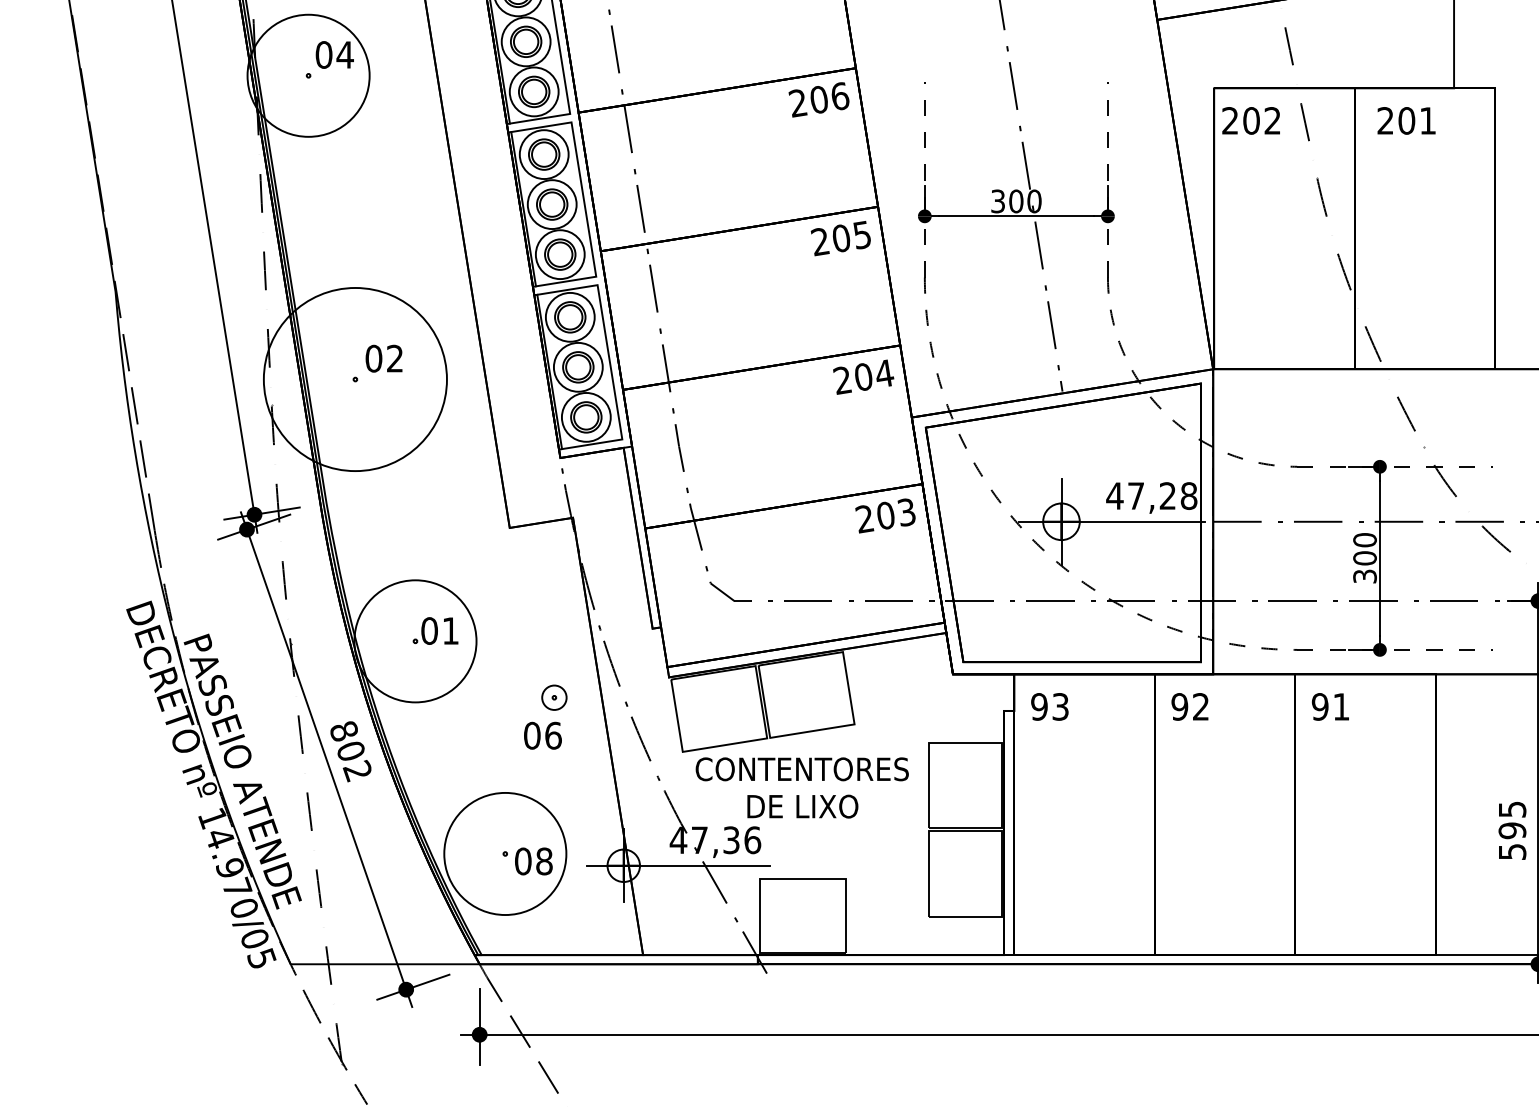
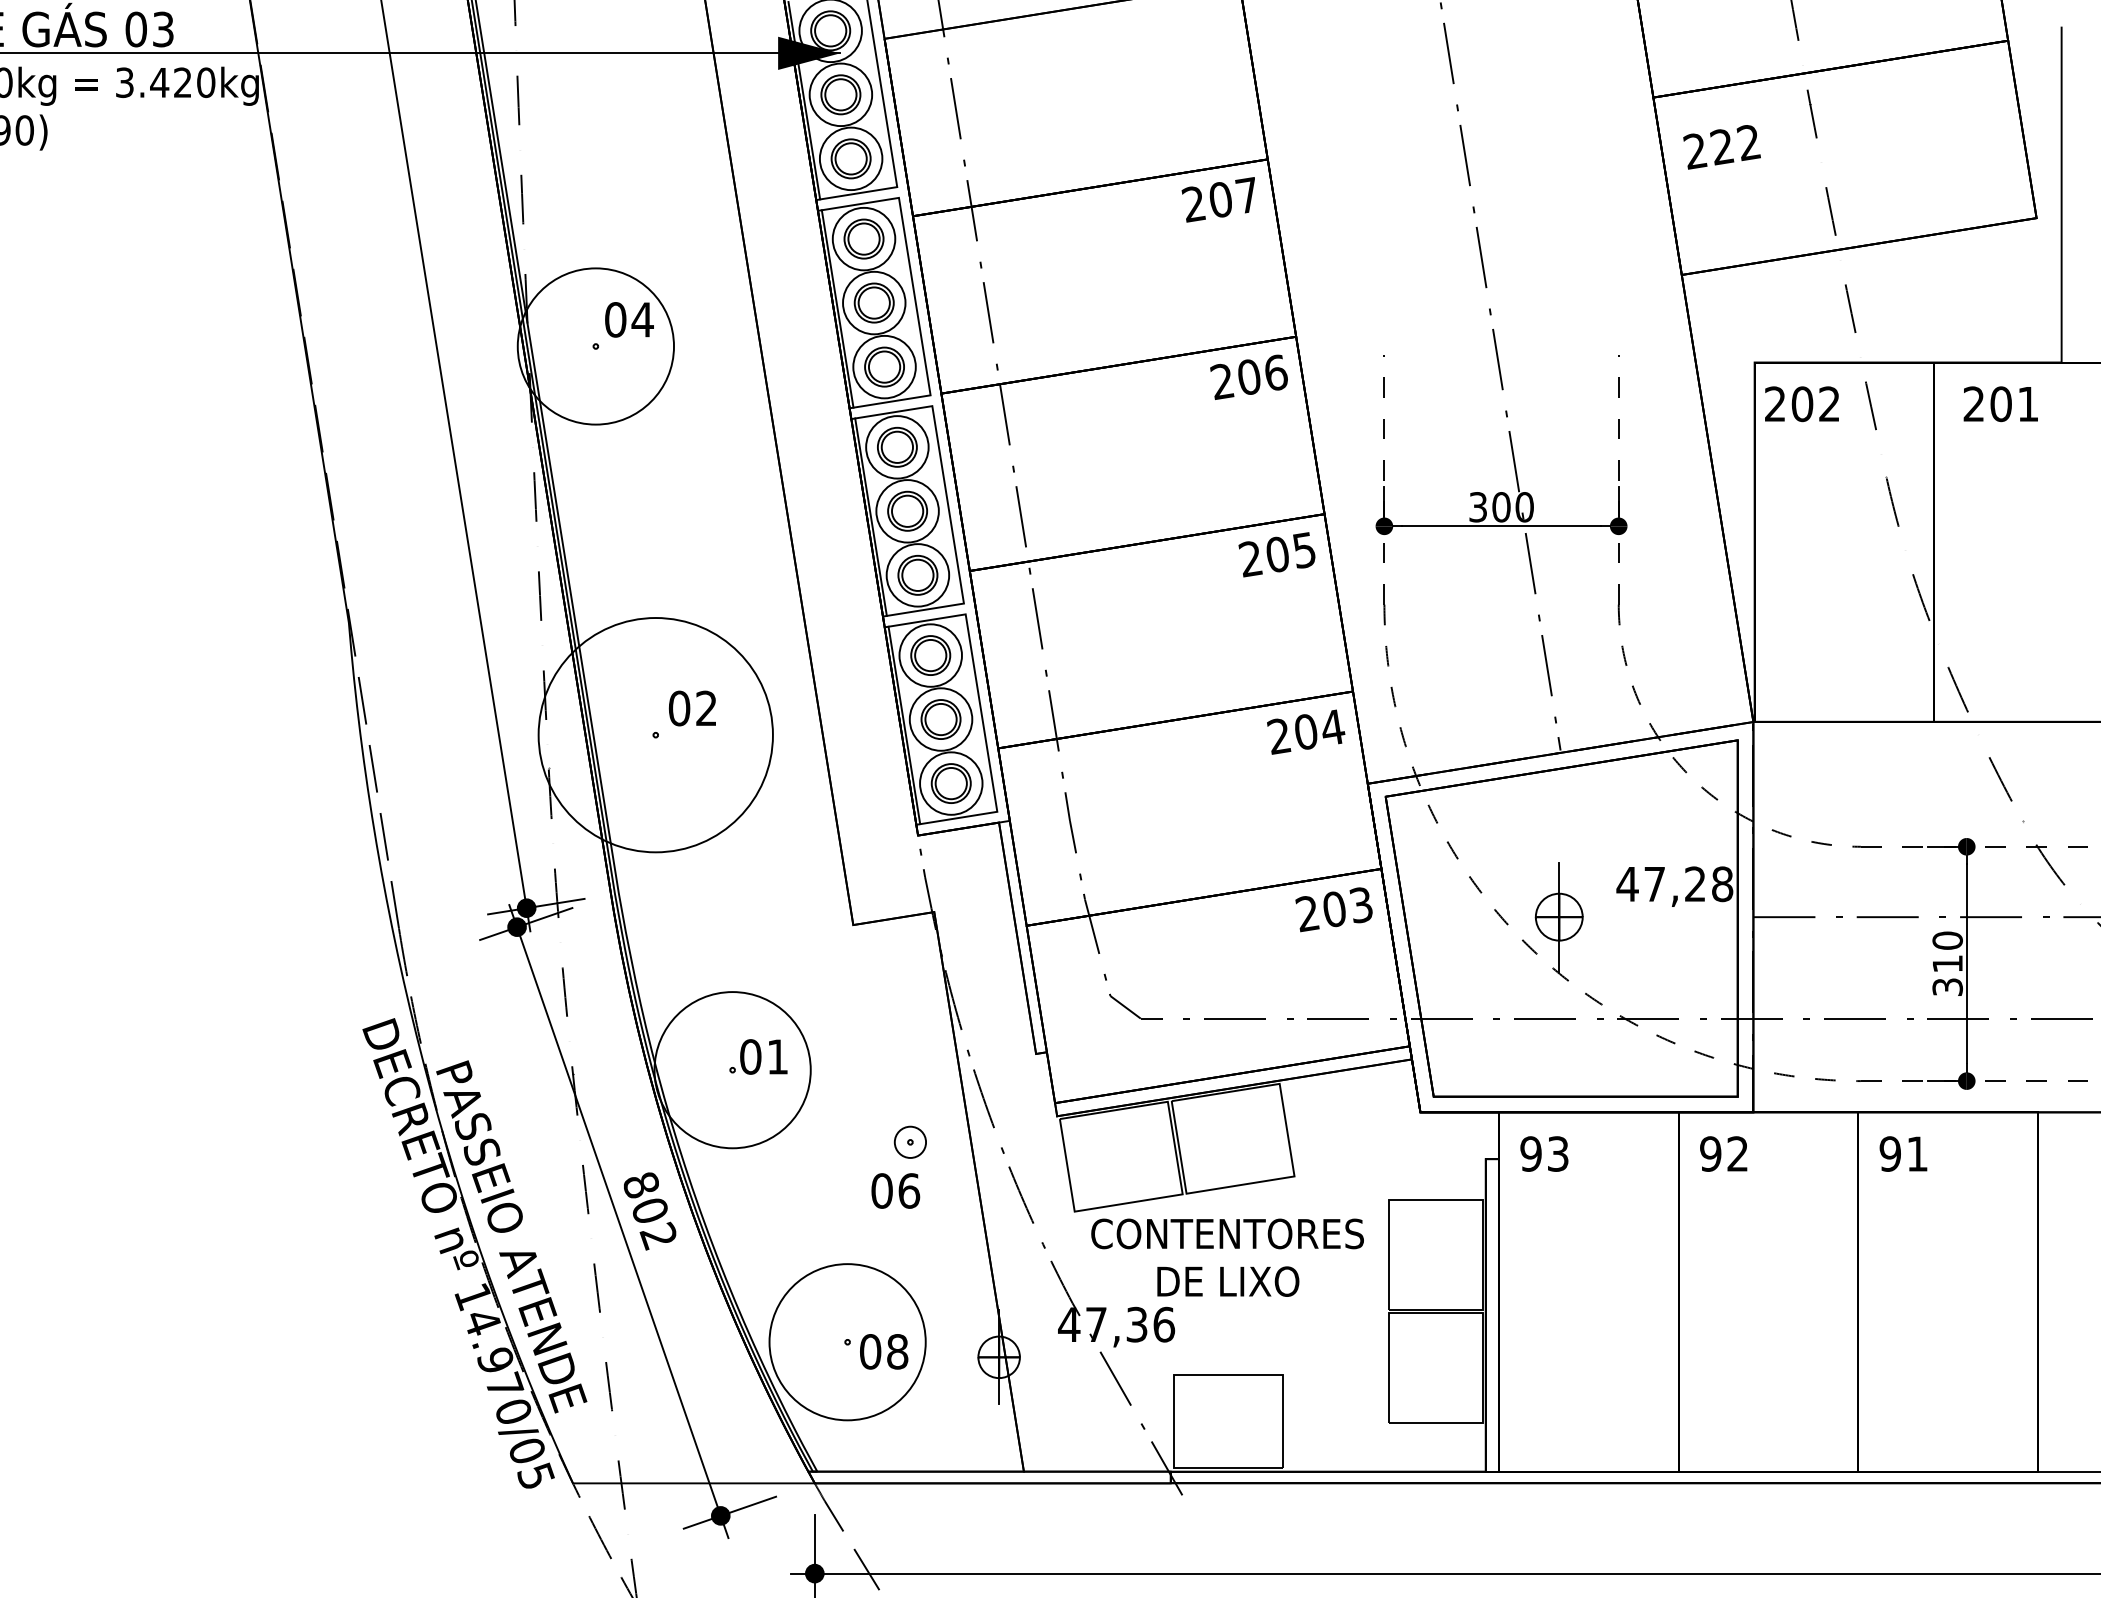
line: (1111, 522) -> (1623, 917), removed
text: (1364, 557) -> (1947, 963), 300 -> 310
line: (678, 865) -> (1069, 1357), removed

